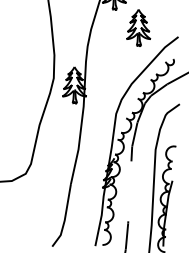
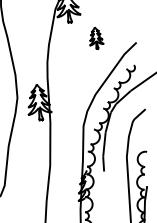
part: (138, 27) -> (95, 37), size x0.6

